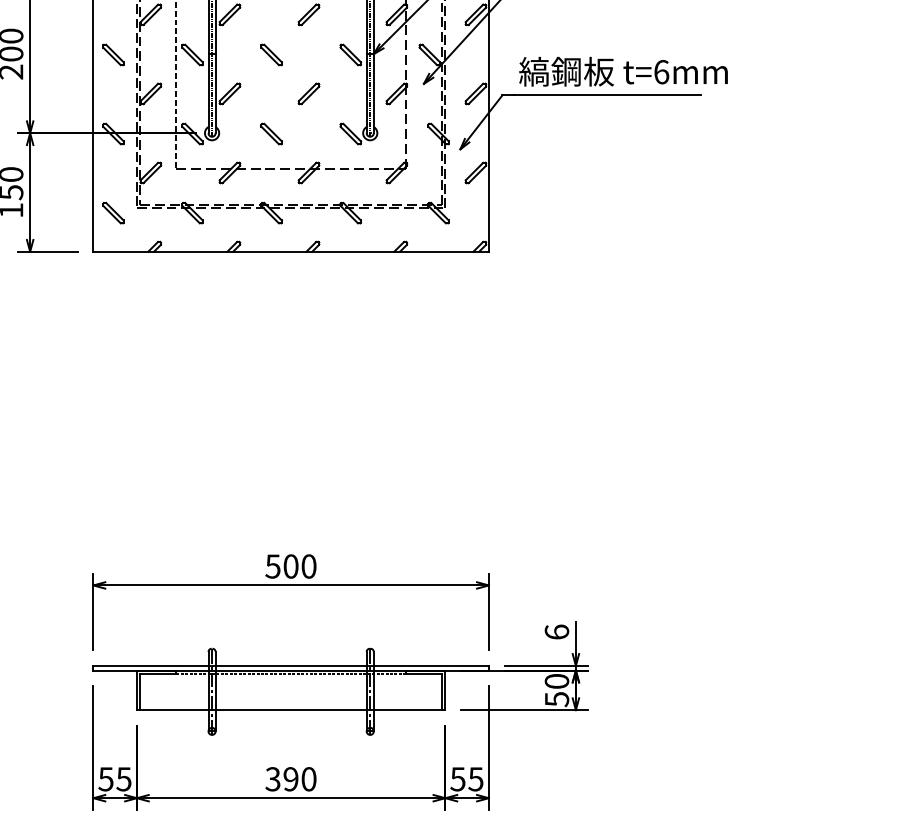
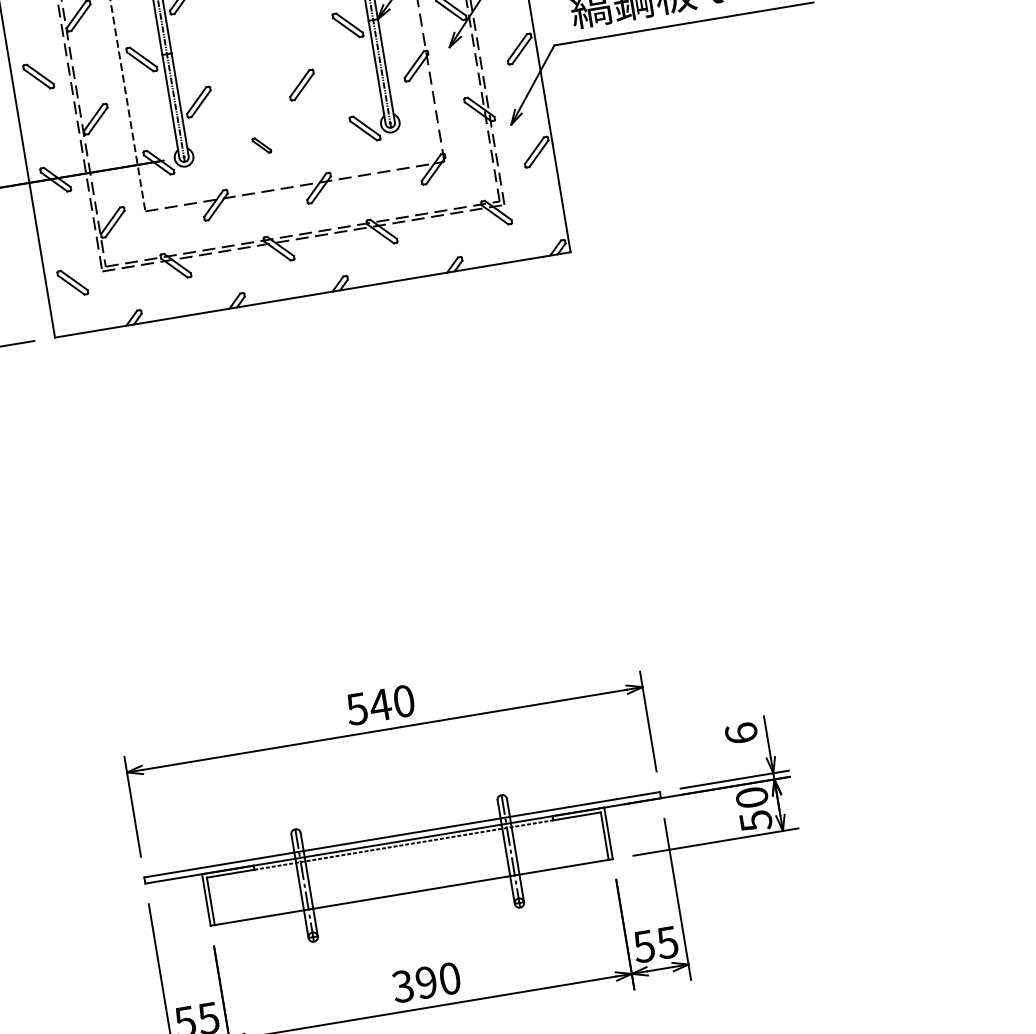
part: (271, 54) -> (244, 41), removed
part: (271, 133) -> (261, 144), size x0.6
text: (290, 566) -> (379, 705), 500 -> 540

